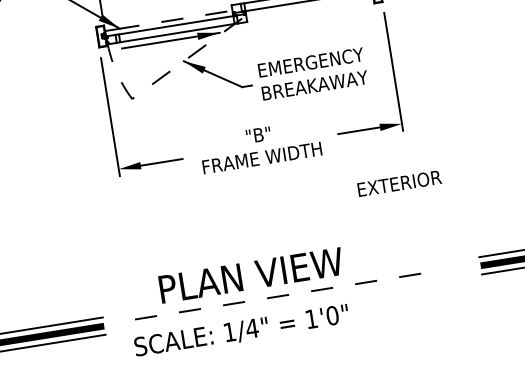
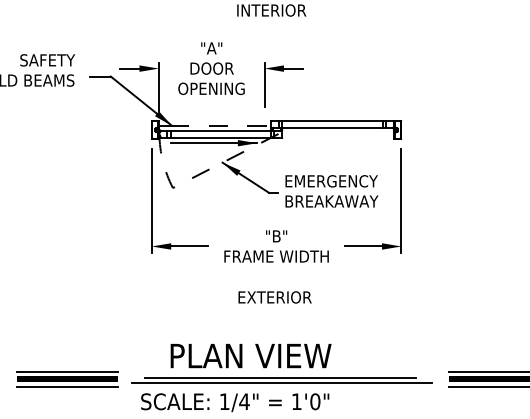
text: (398, 183) -> (274, 297), moved
line: (288, 294) -> (280, 377), dashed -> solid
line: (290, 301) -> (281, 383), added

